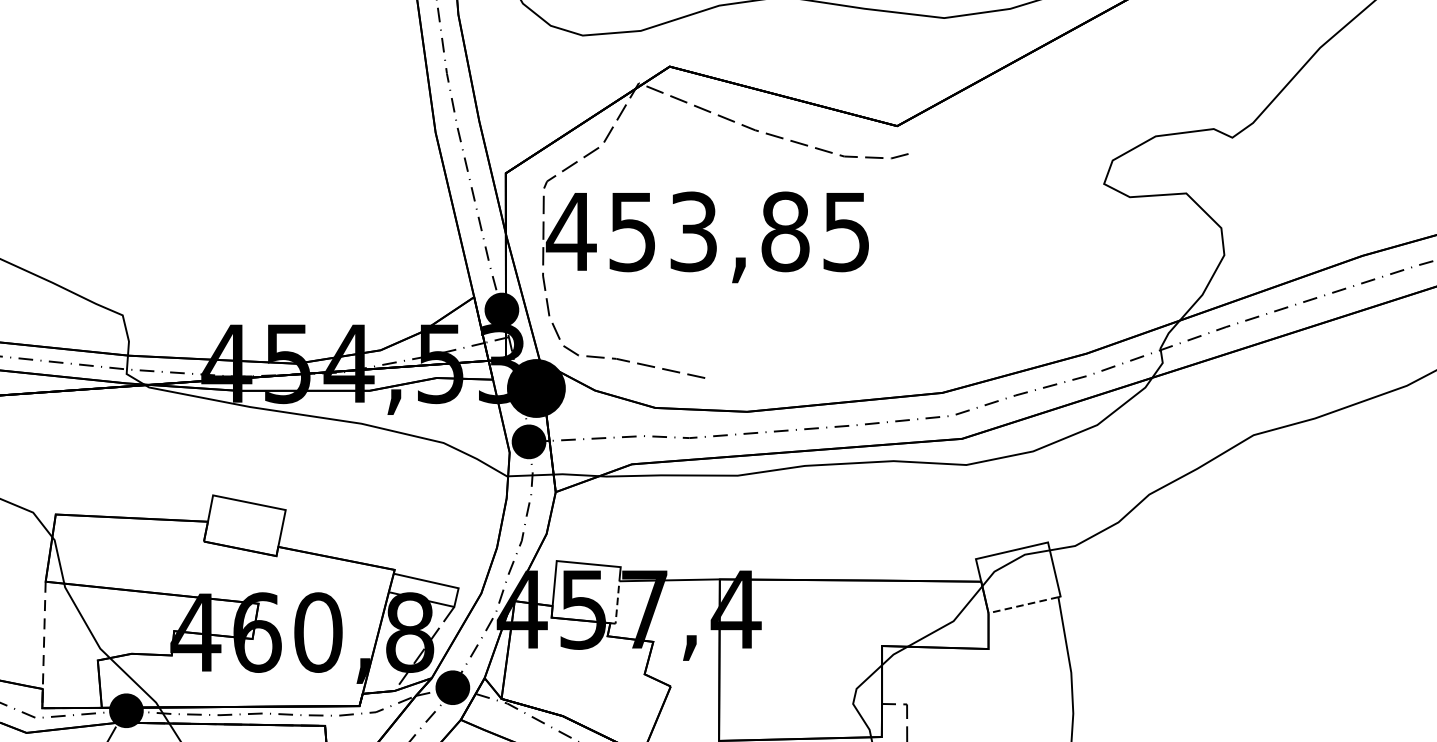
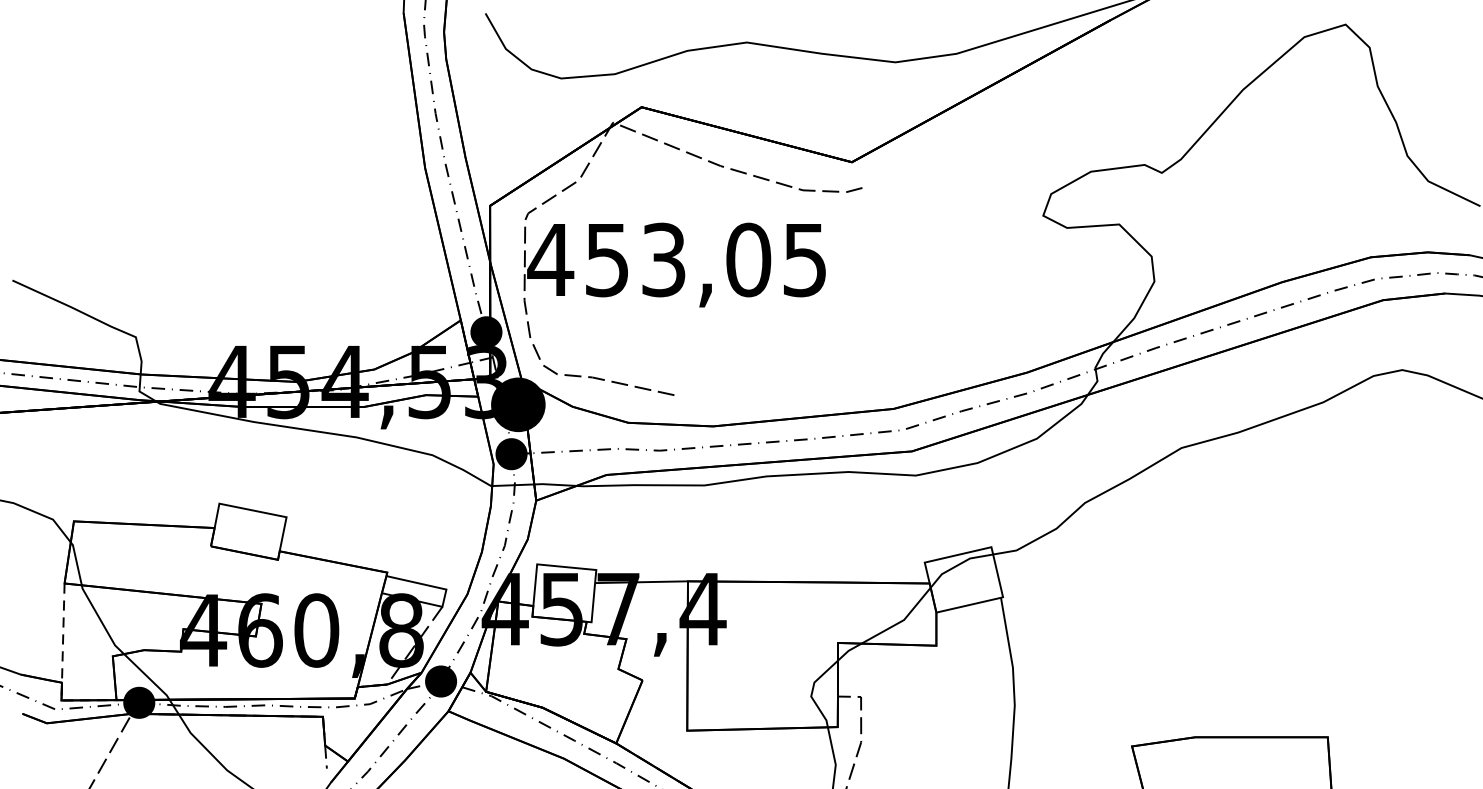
text: (785, 232) -> (748, 260), 453,85 -> 453,05
line: (617, 605) -> (593, 605), dashed -> solid
line: (1023, 605) -> (968, 605), dashed -> solid

